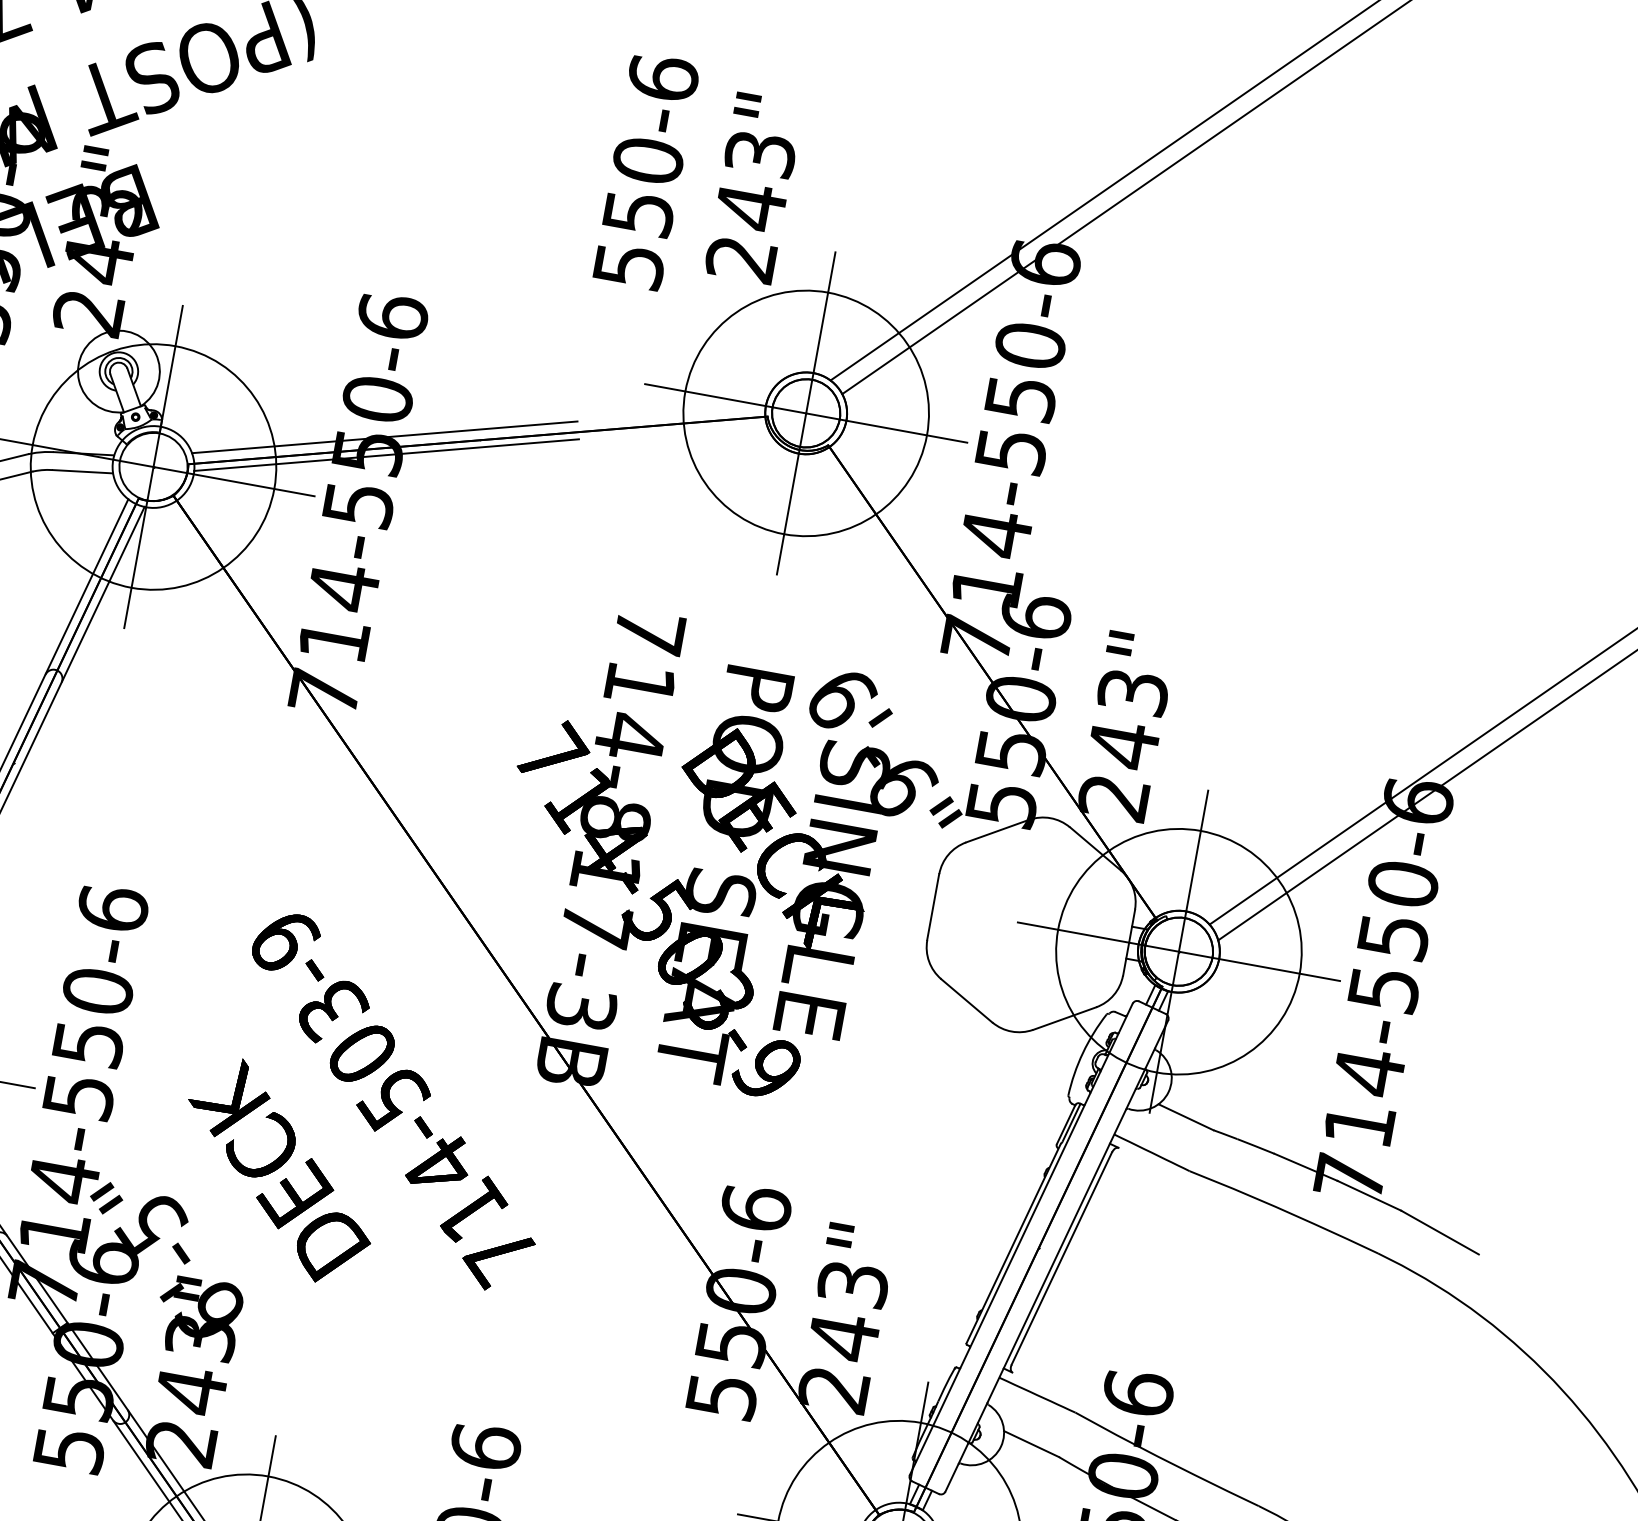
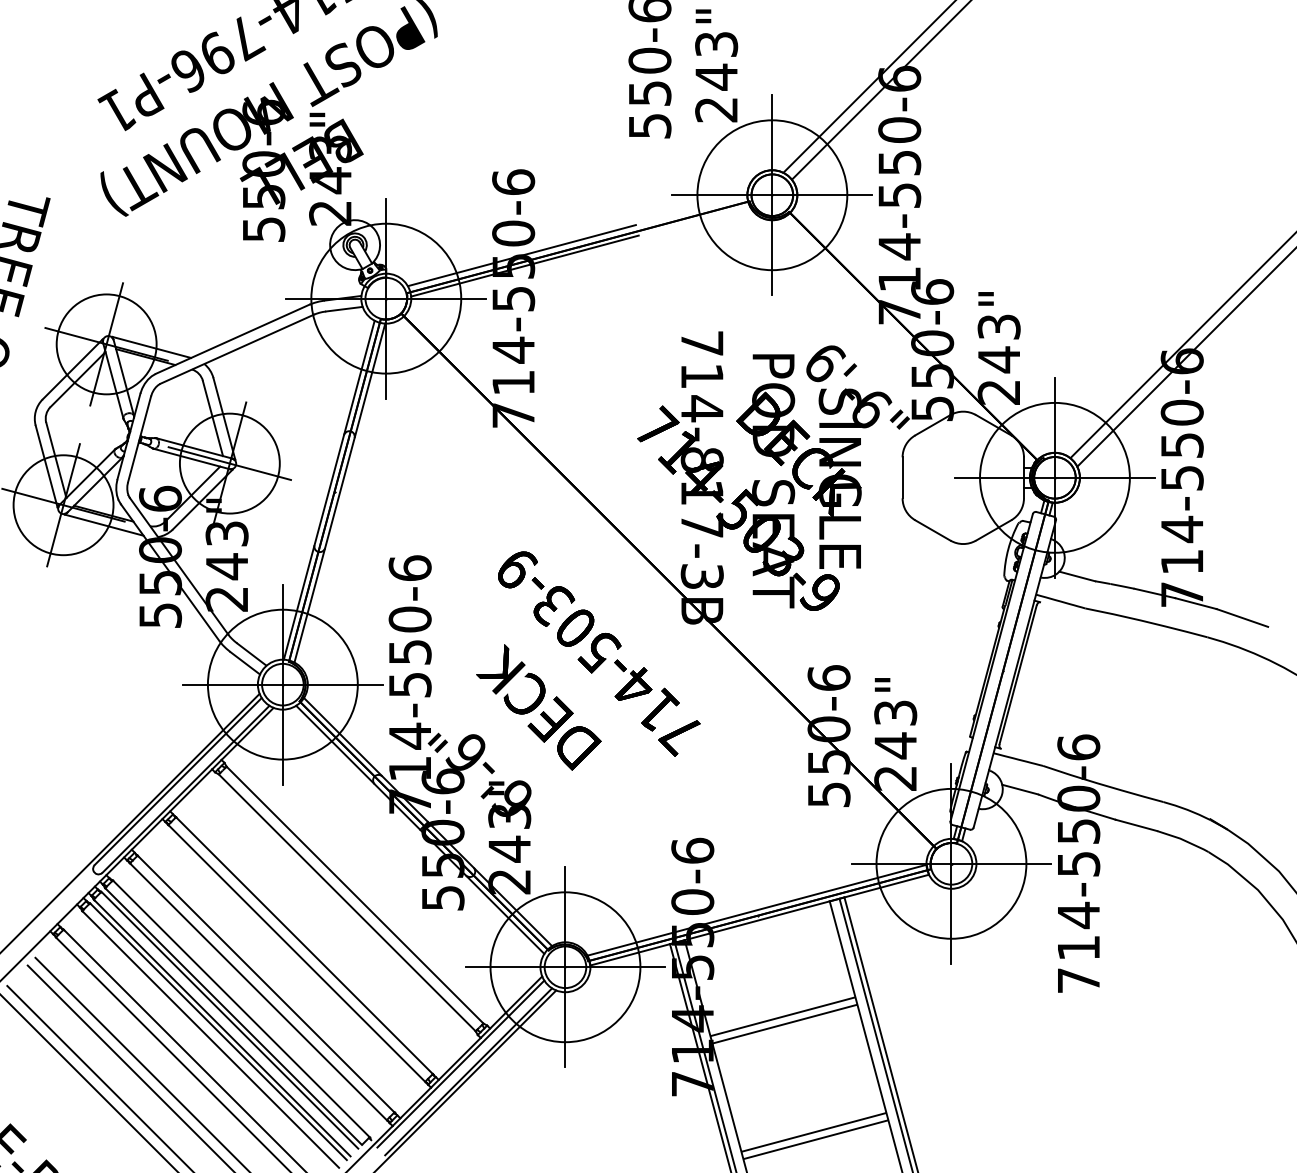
text: (151, 1223) -> (467, 753), 6'-5" -> 6'-6"

